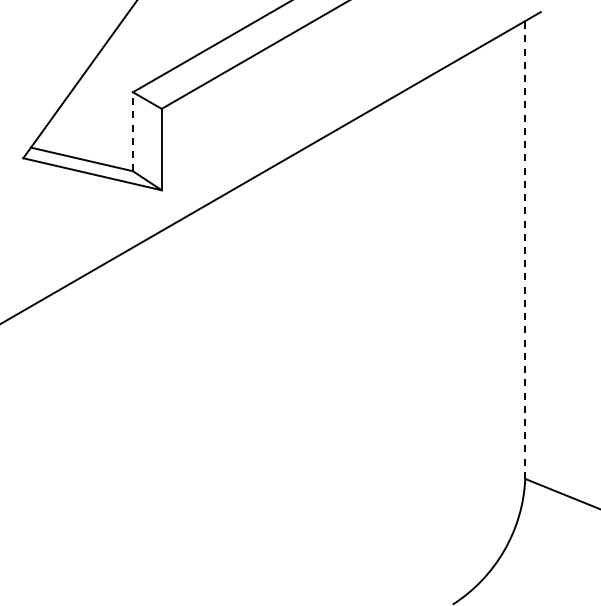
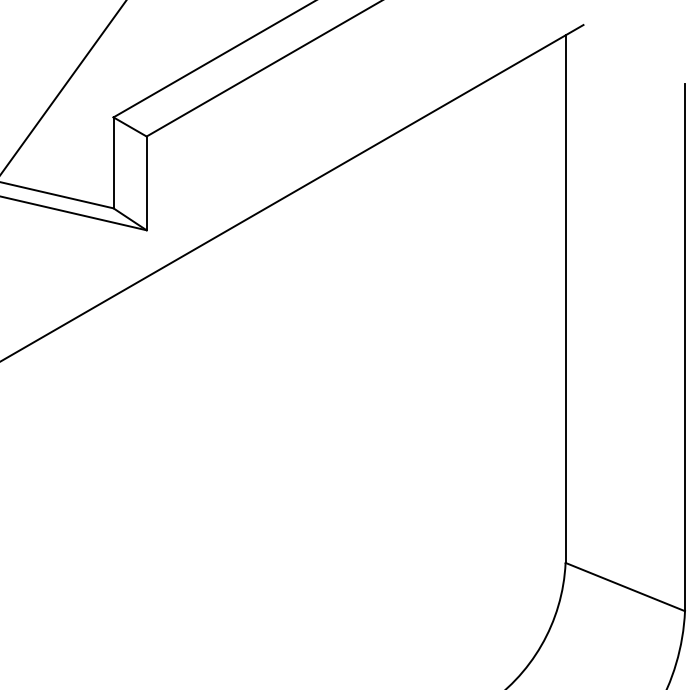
line: (132, 131) -> (112, 162), dashed -> solid
line: (525, 250) -> (565, 299), dashed -> solid

